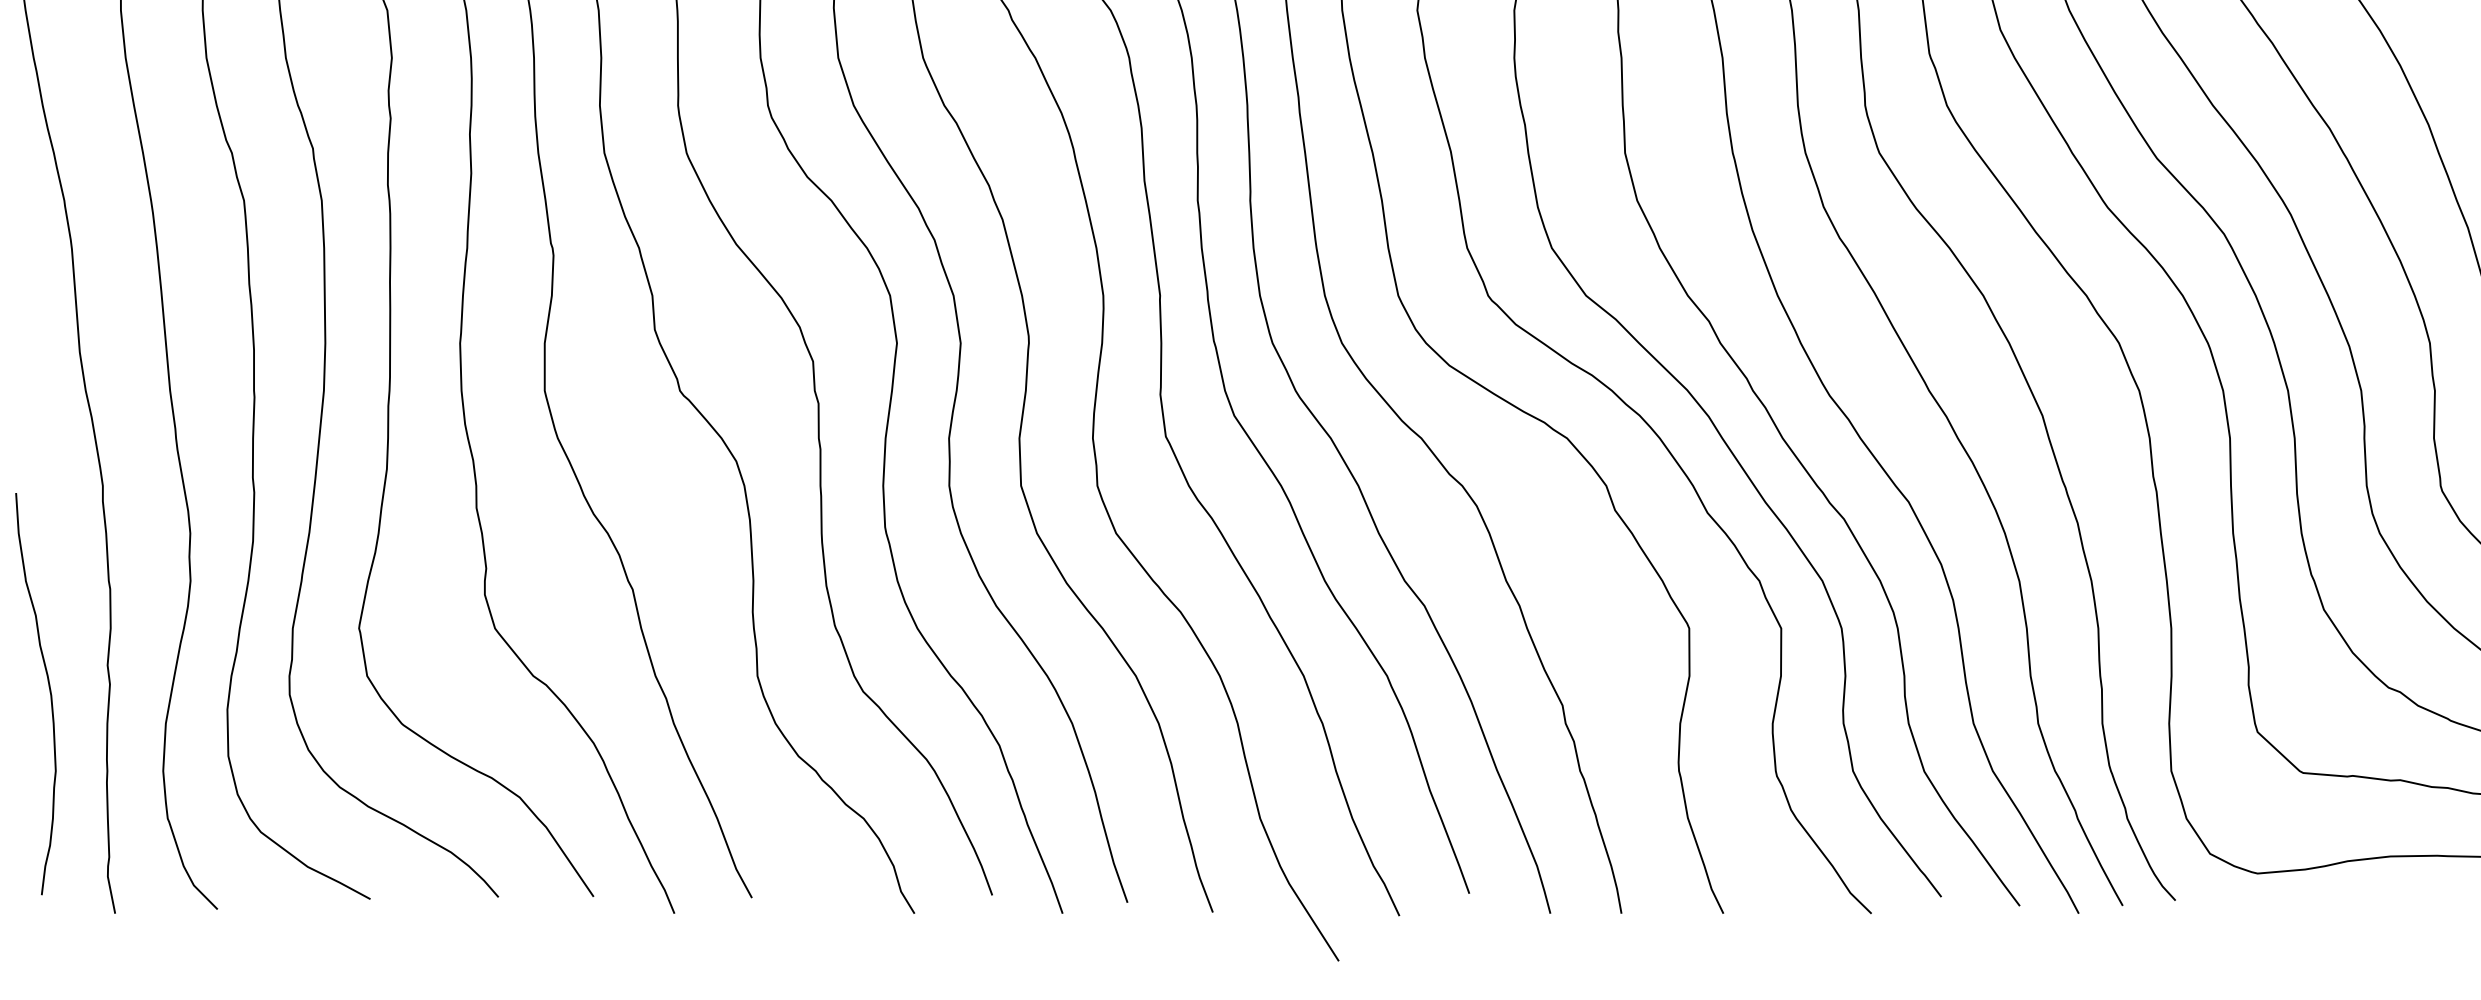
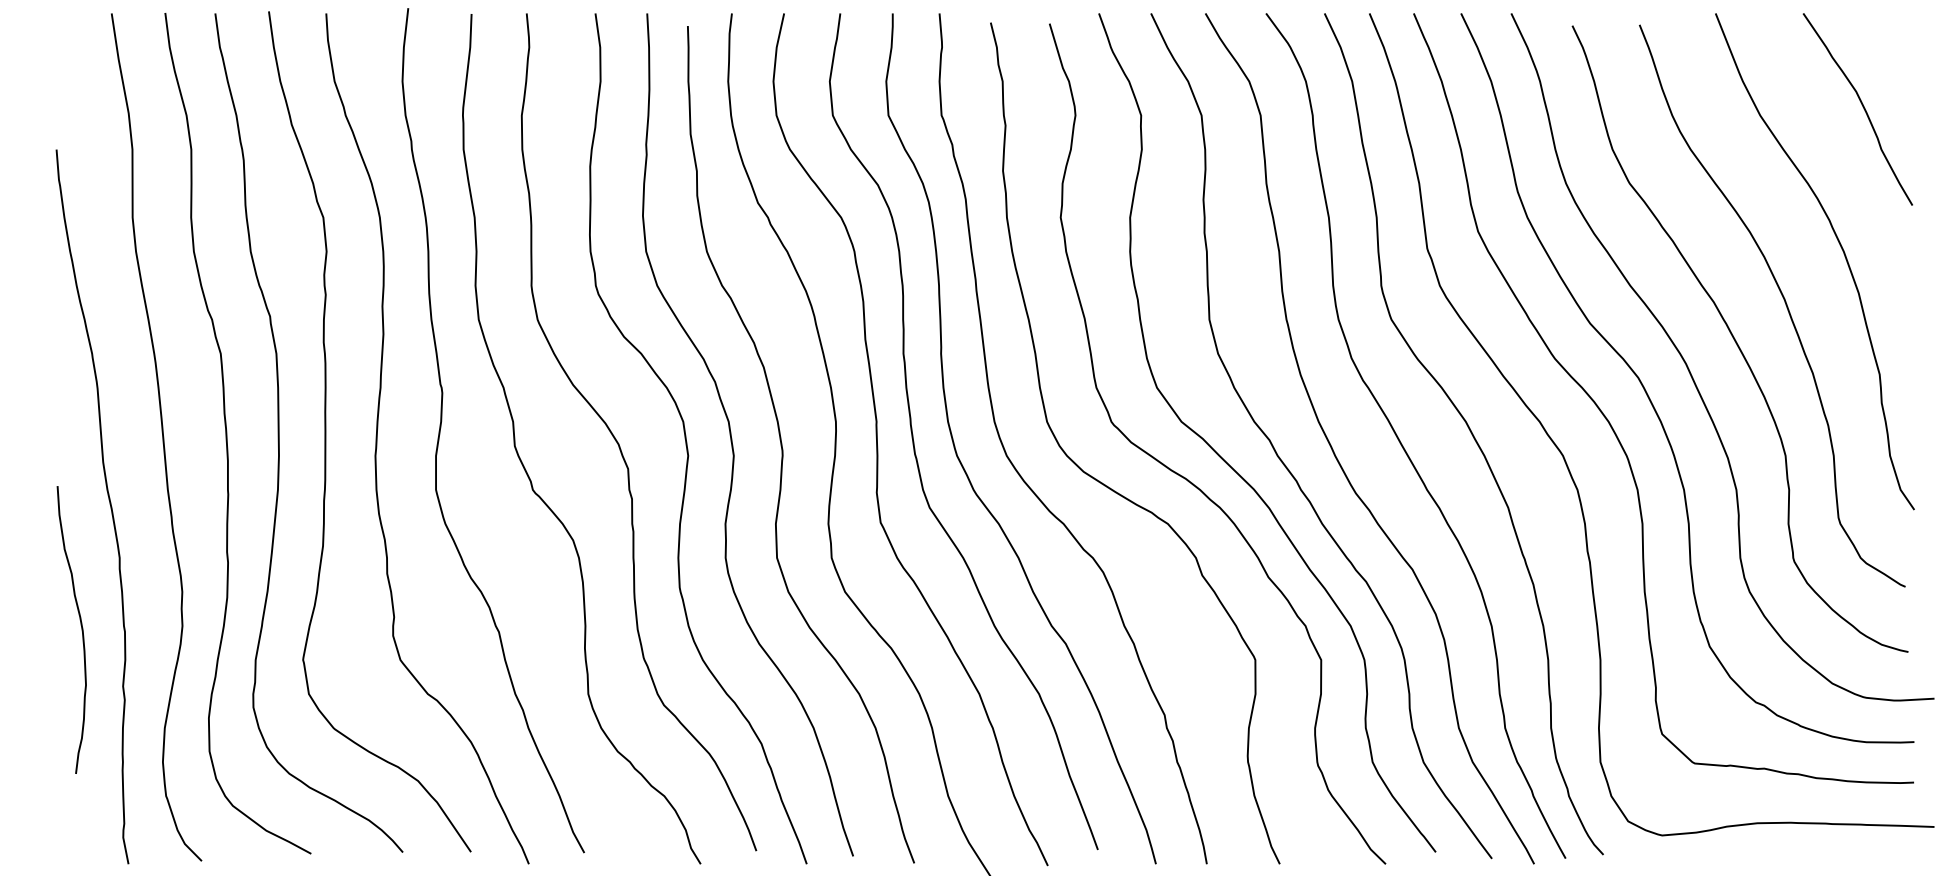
curve: (48, 687) -> (80, 625), moved

